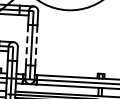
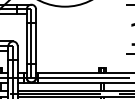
line: (26, 44) -> (26, 43), dashed -> solid
line: (36, 45) -> (36, 43), dashed -> solid

